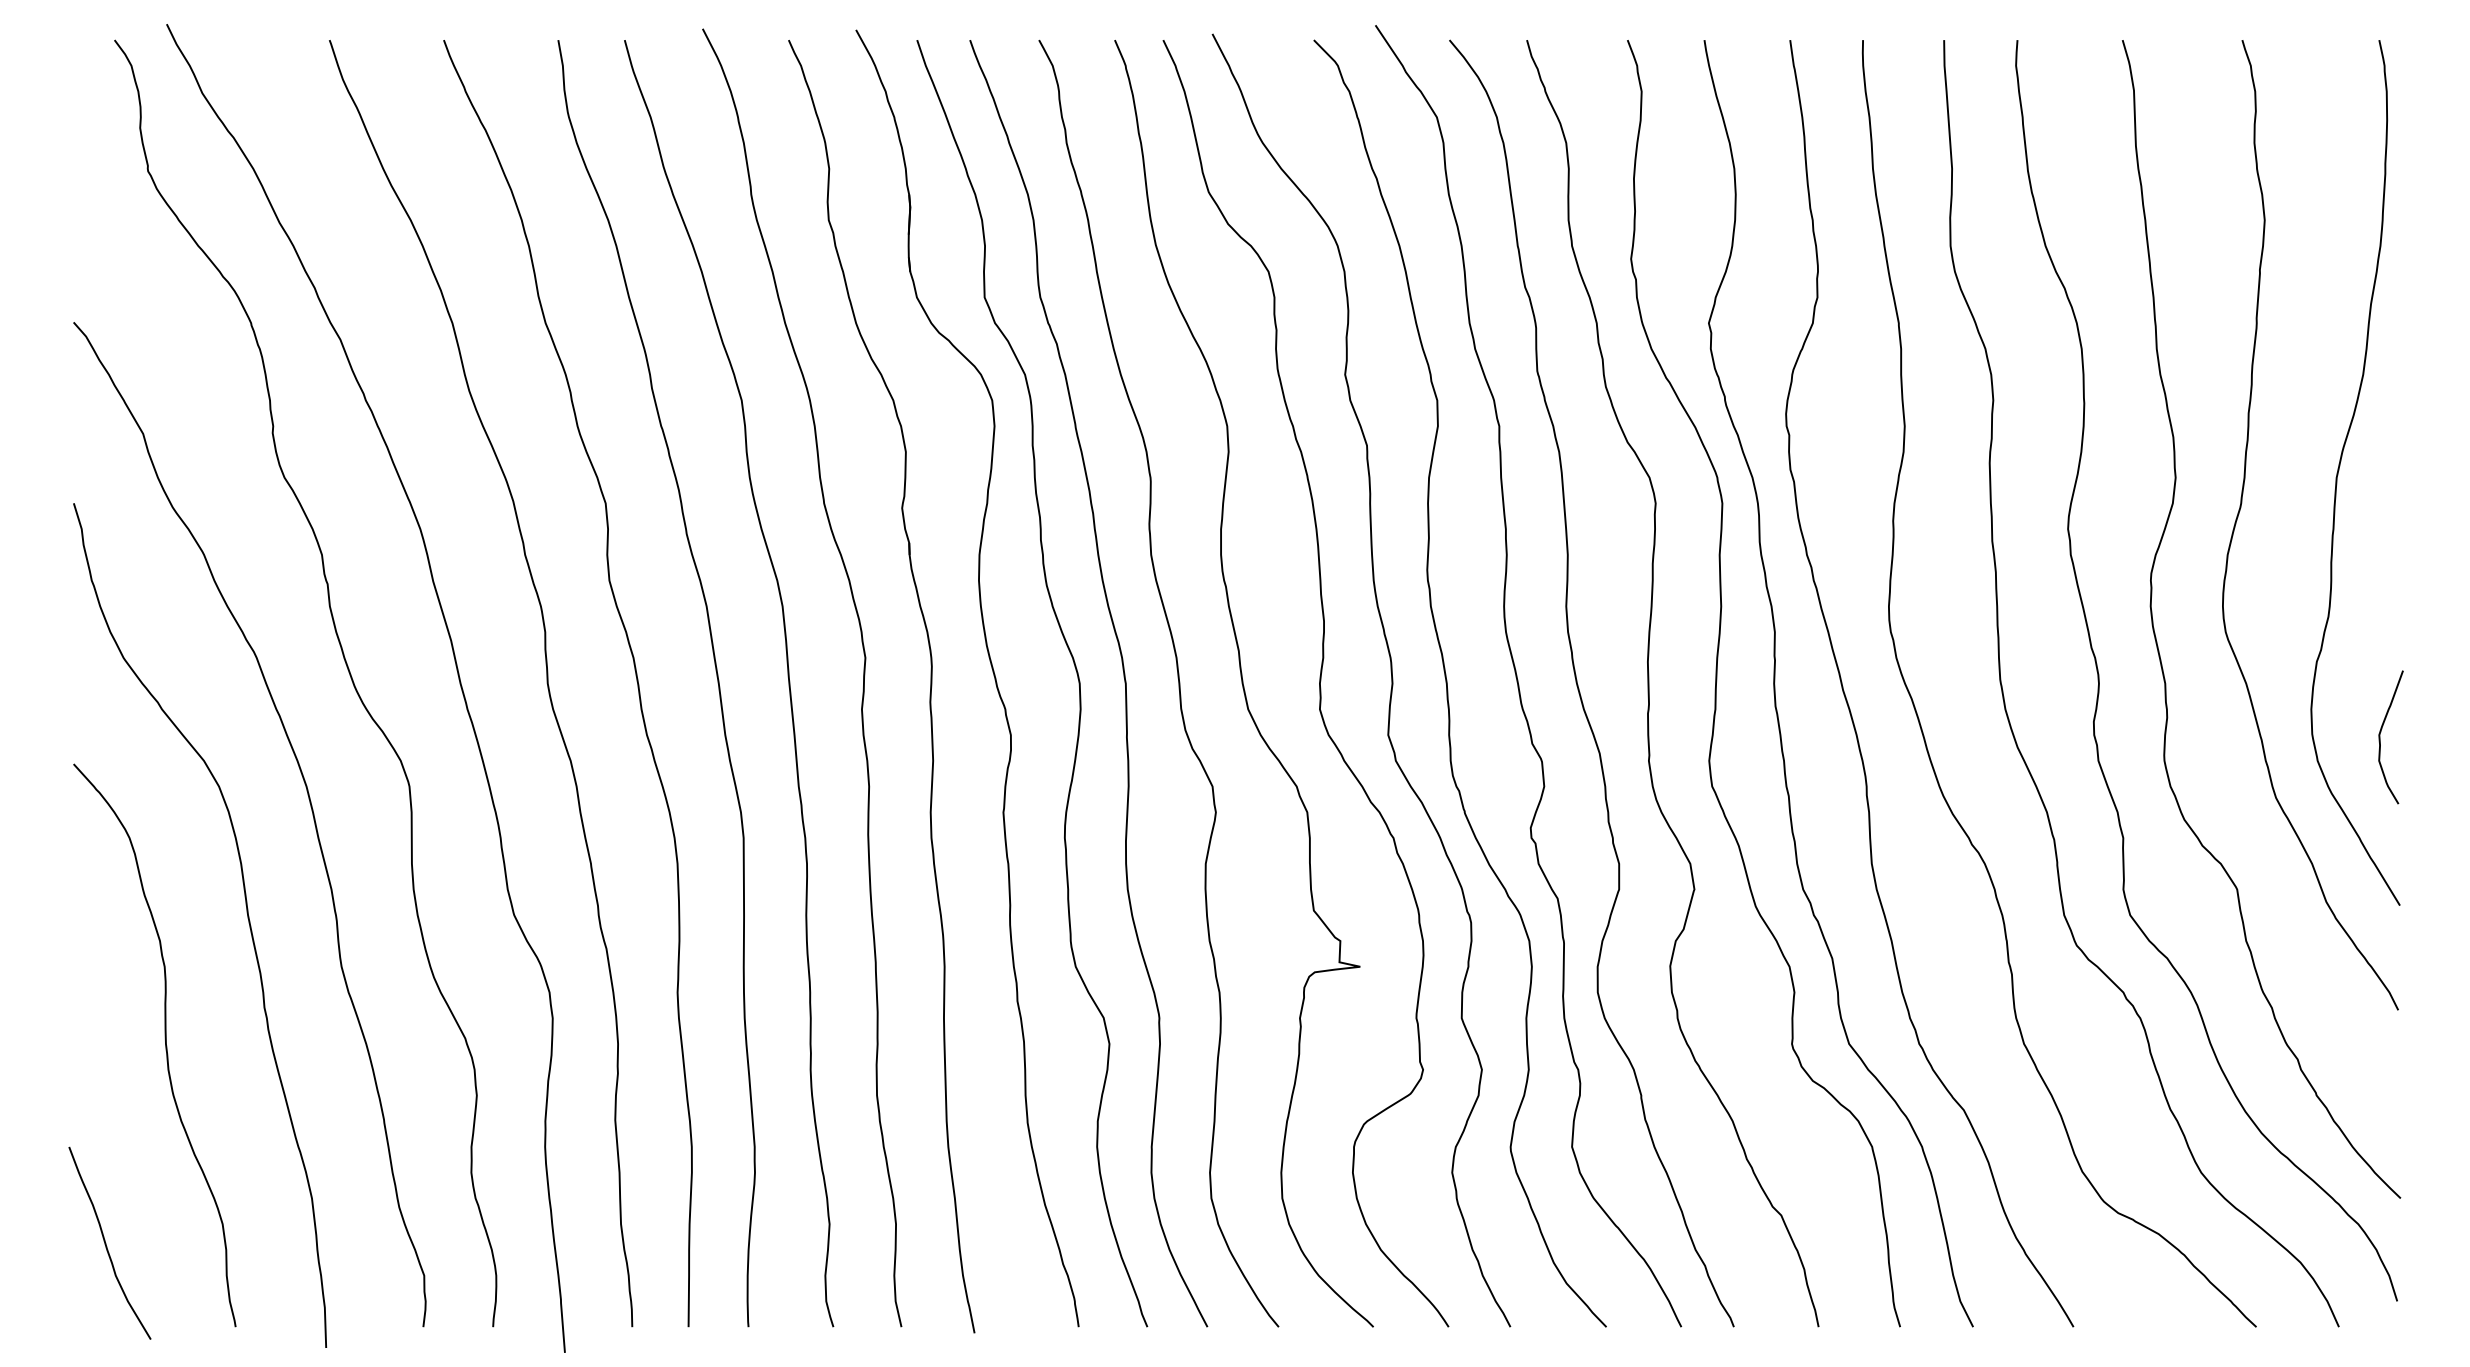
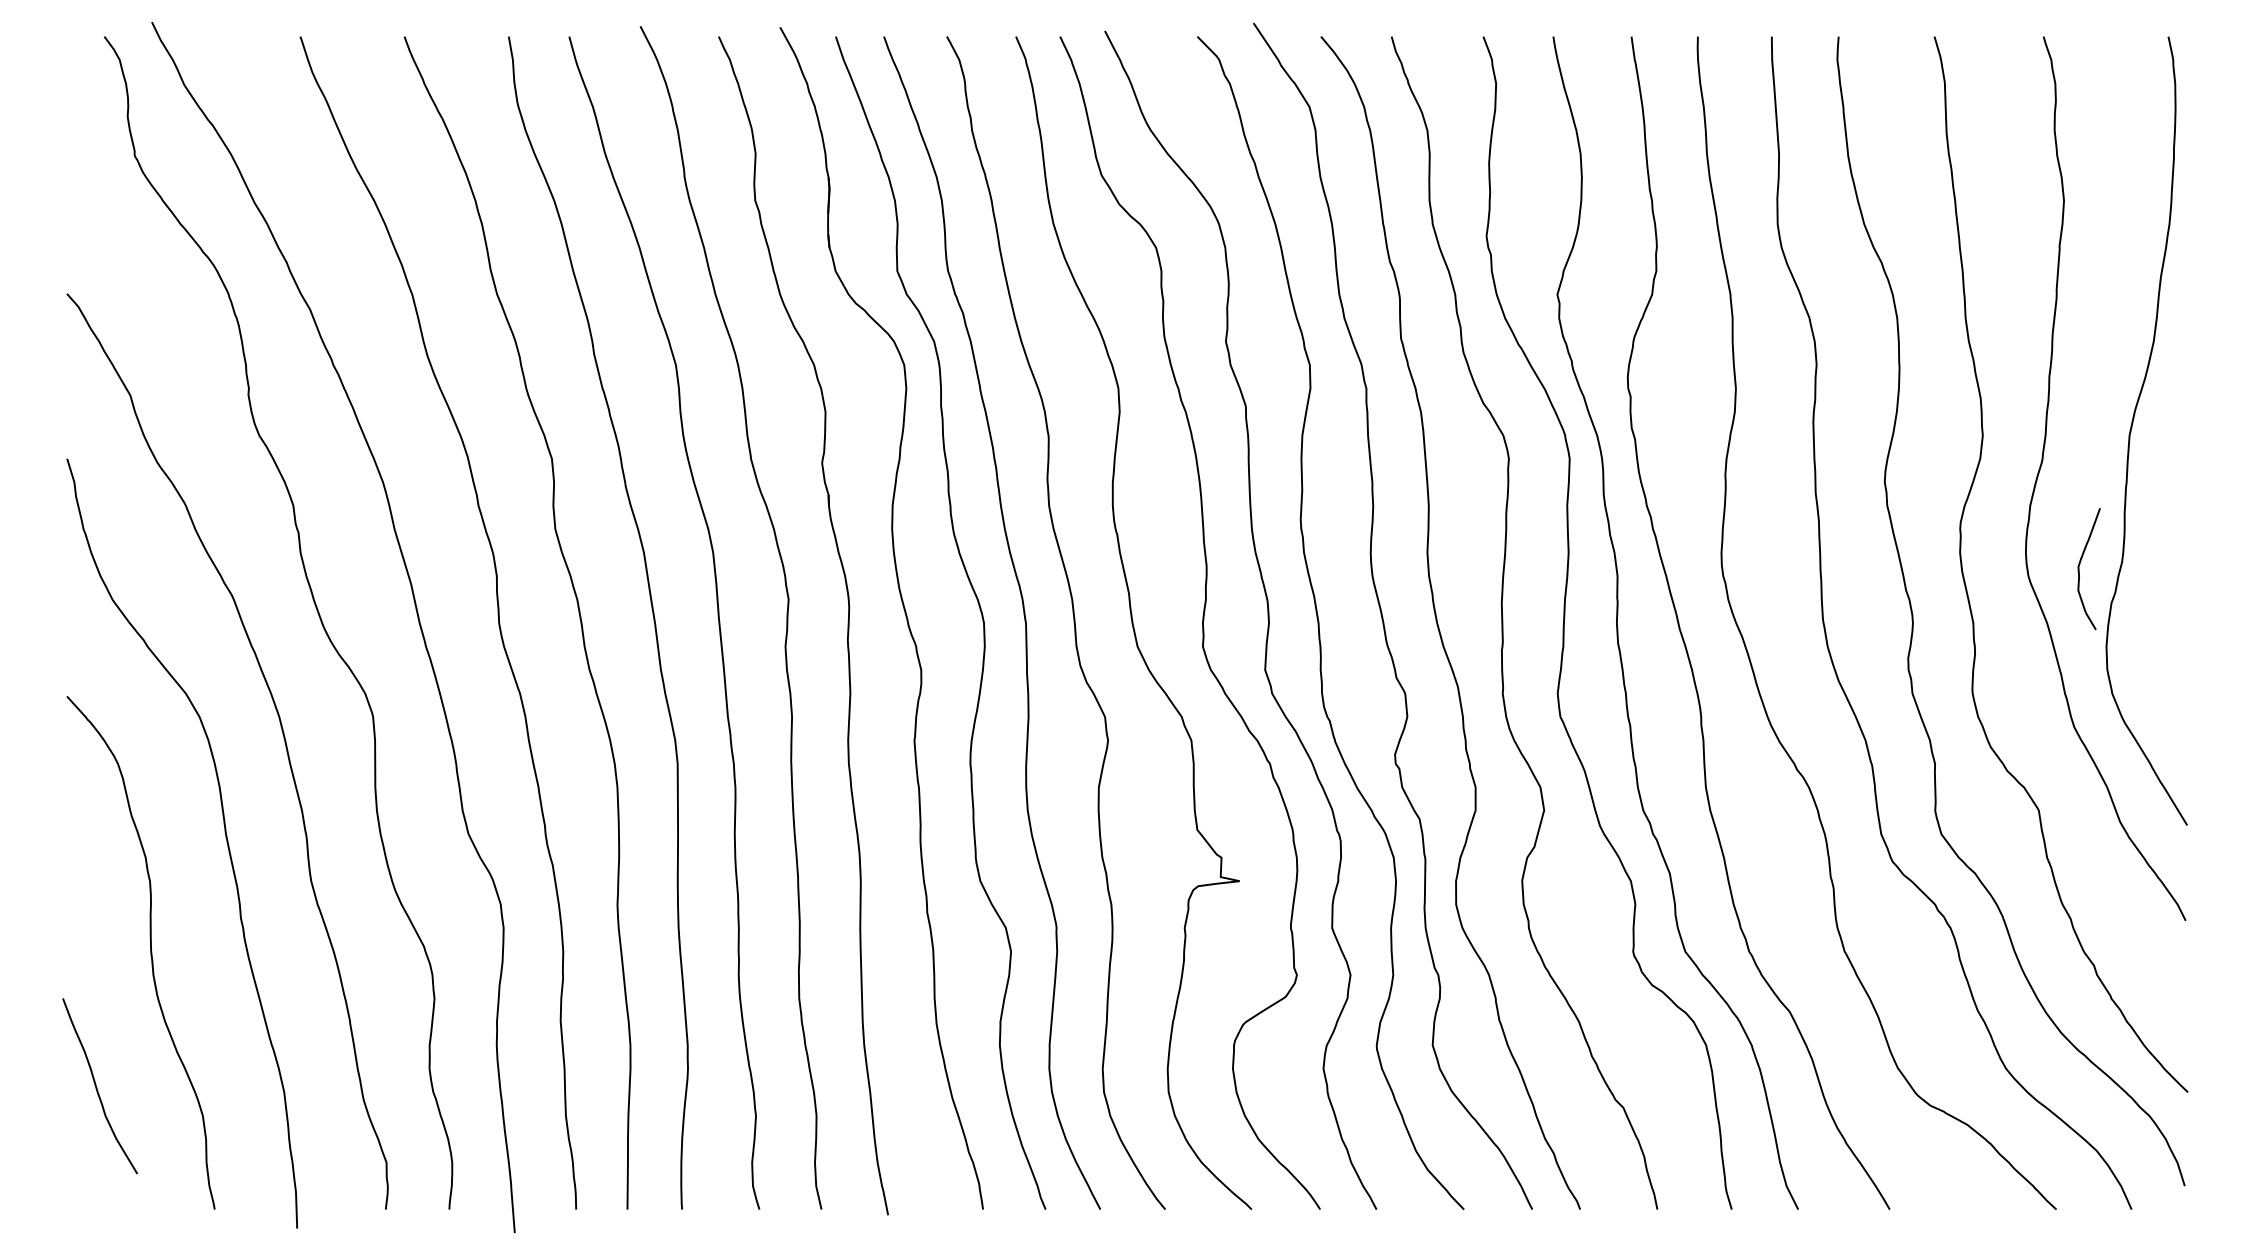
curve: (2380, 737) -> (2079, 569), moved
curve: (107, 1244) -> (97, 1087), moved

